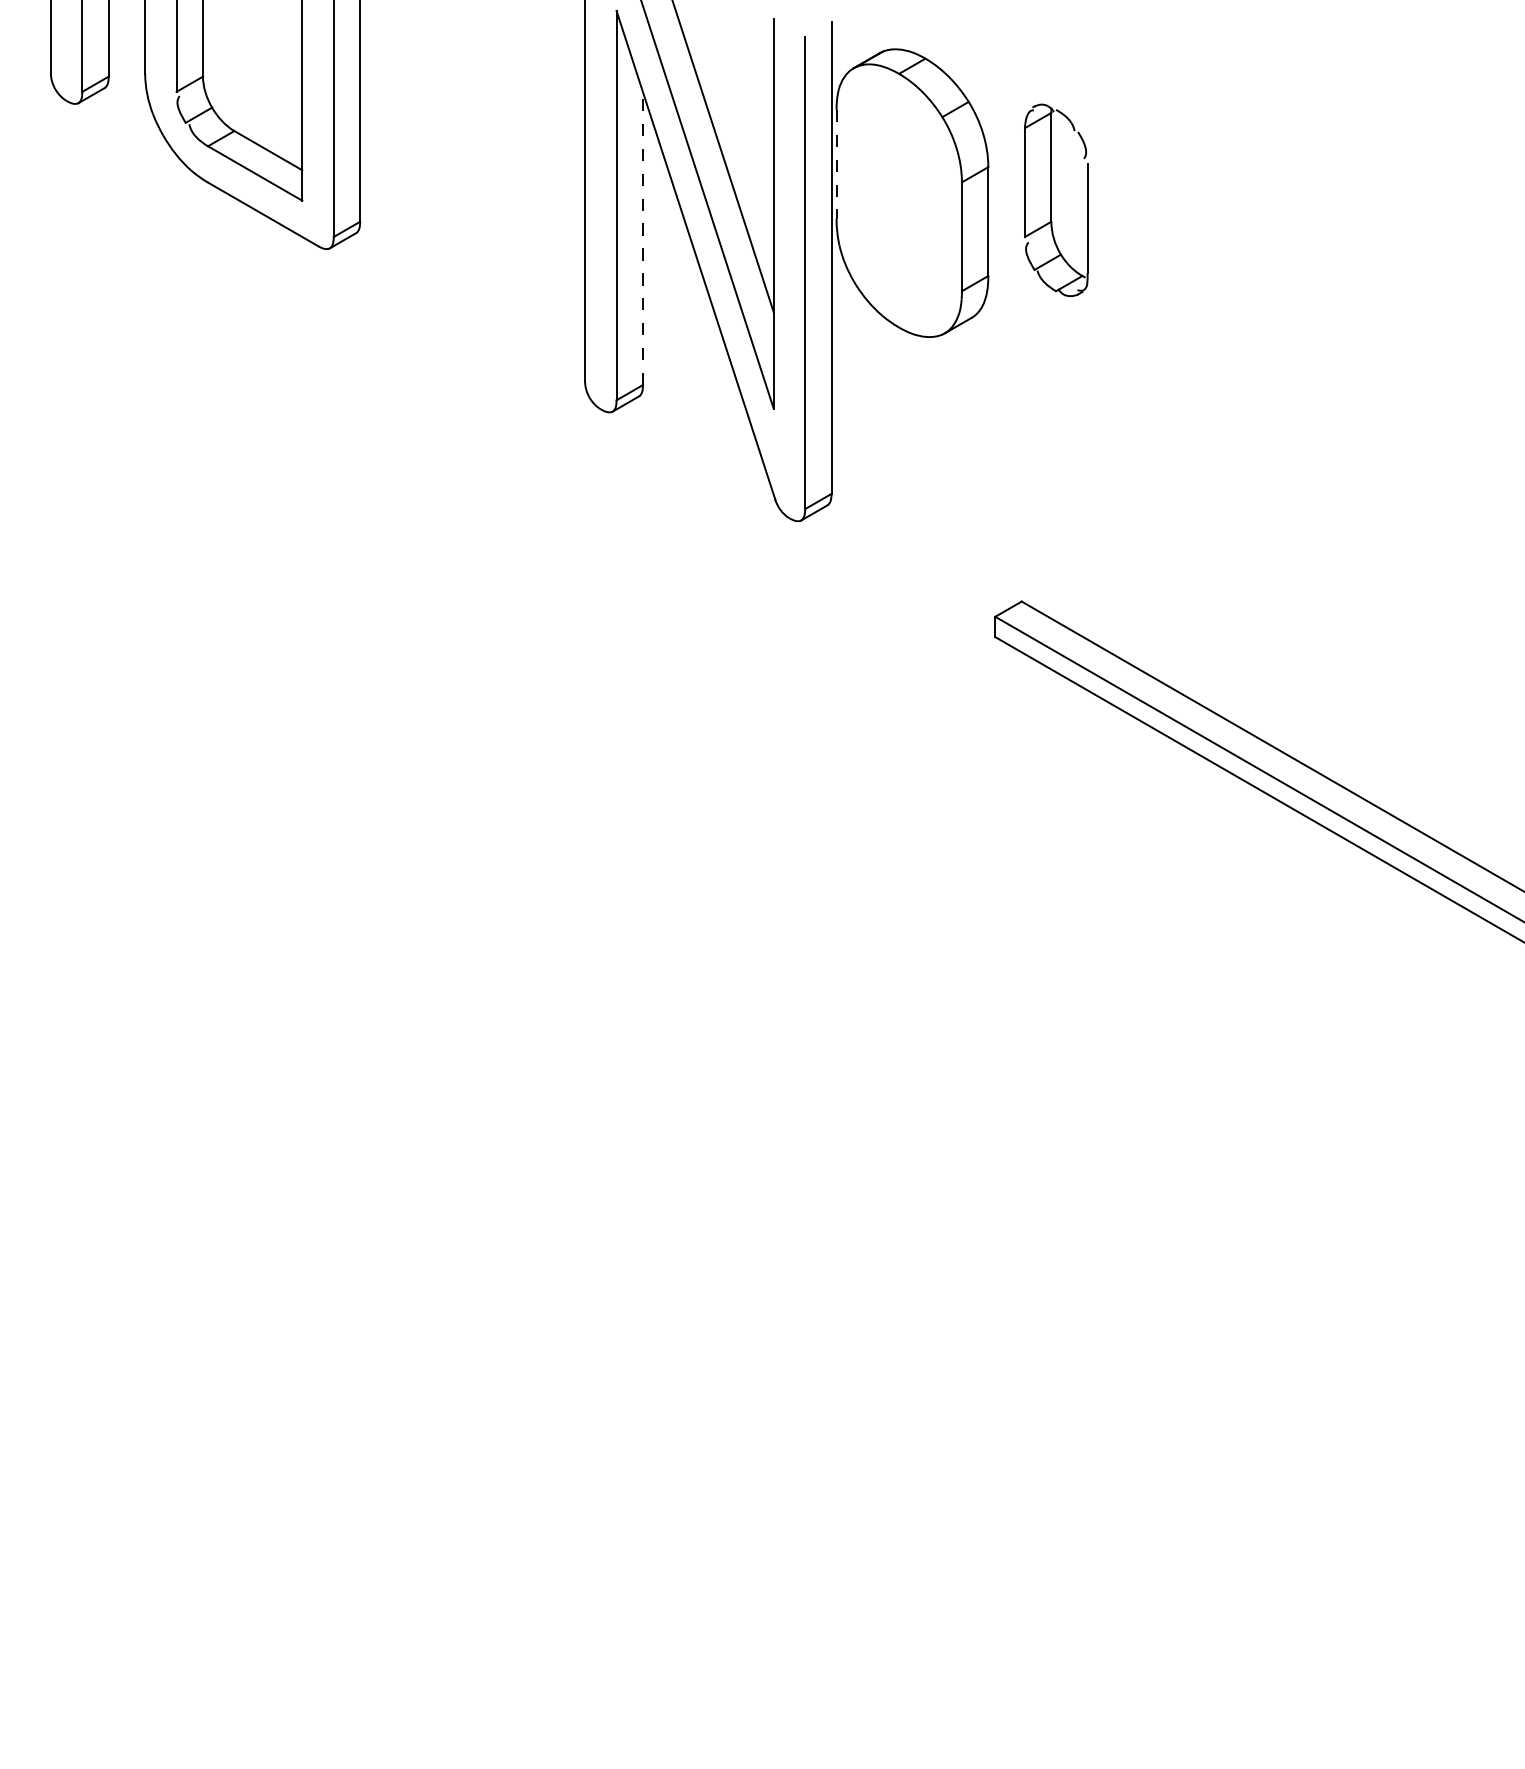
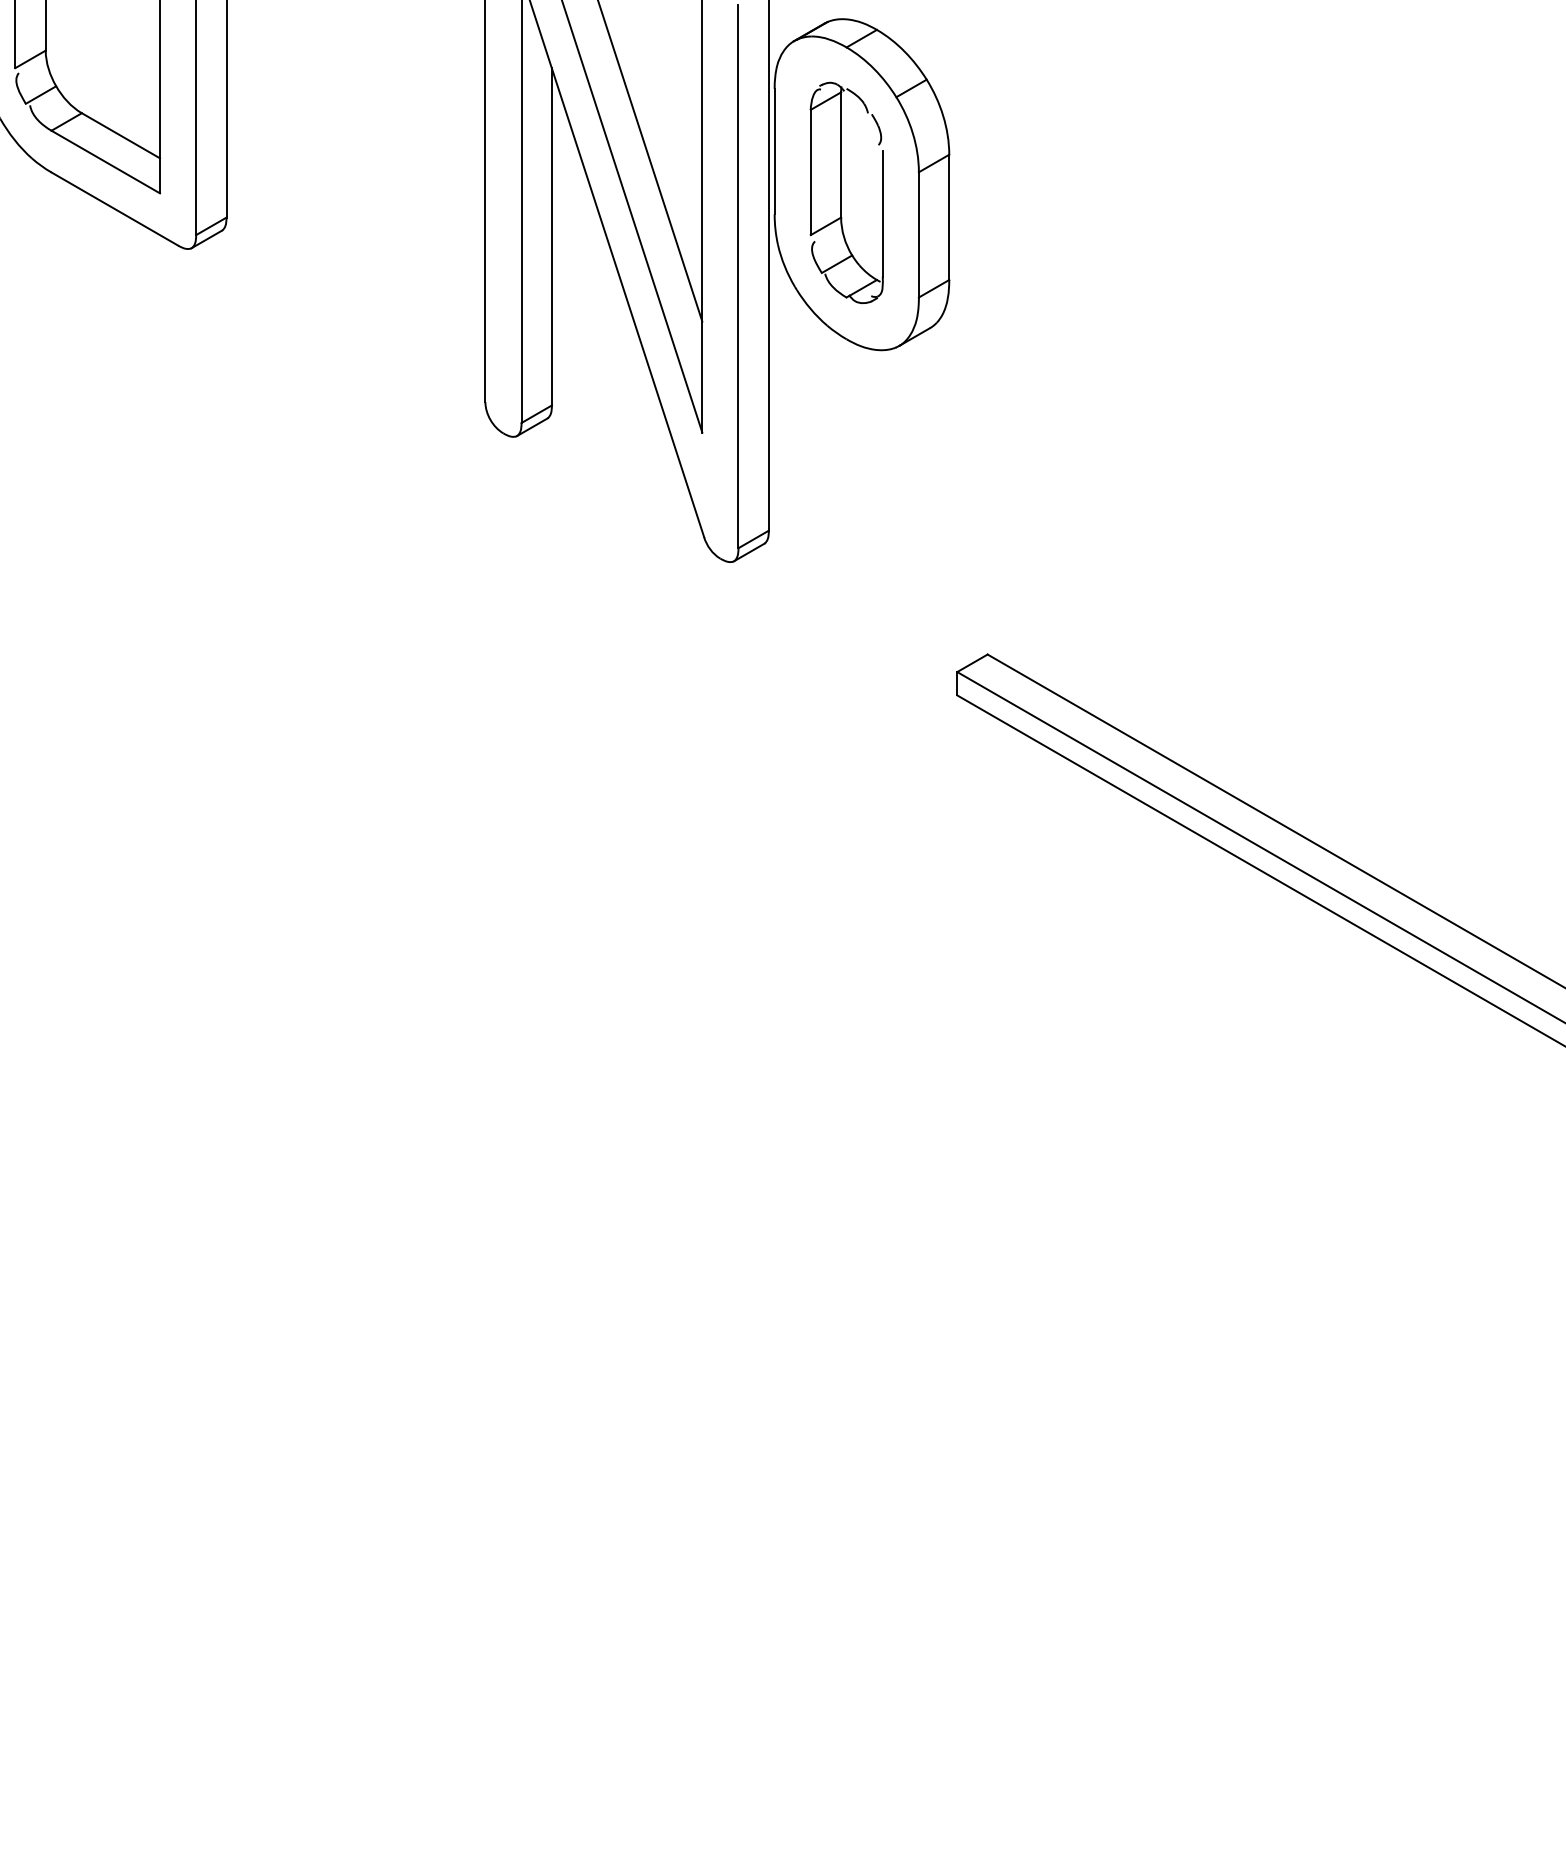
line: (836, 164) -> (774, 151), dashed -> solid
part: (1056, 199) -> (847, 191), moved
line: (642, 238) -> (551, 236), dashed -> solid

